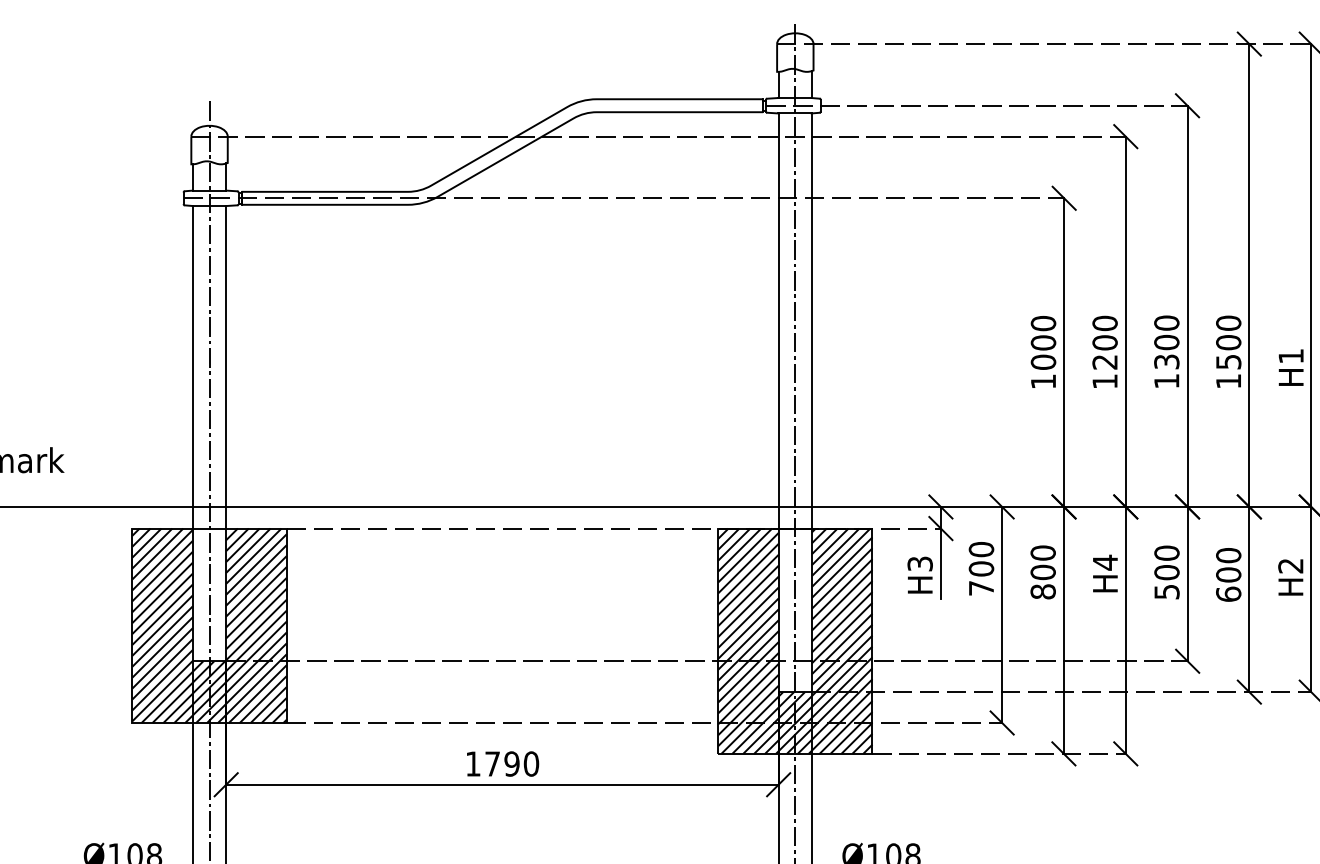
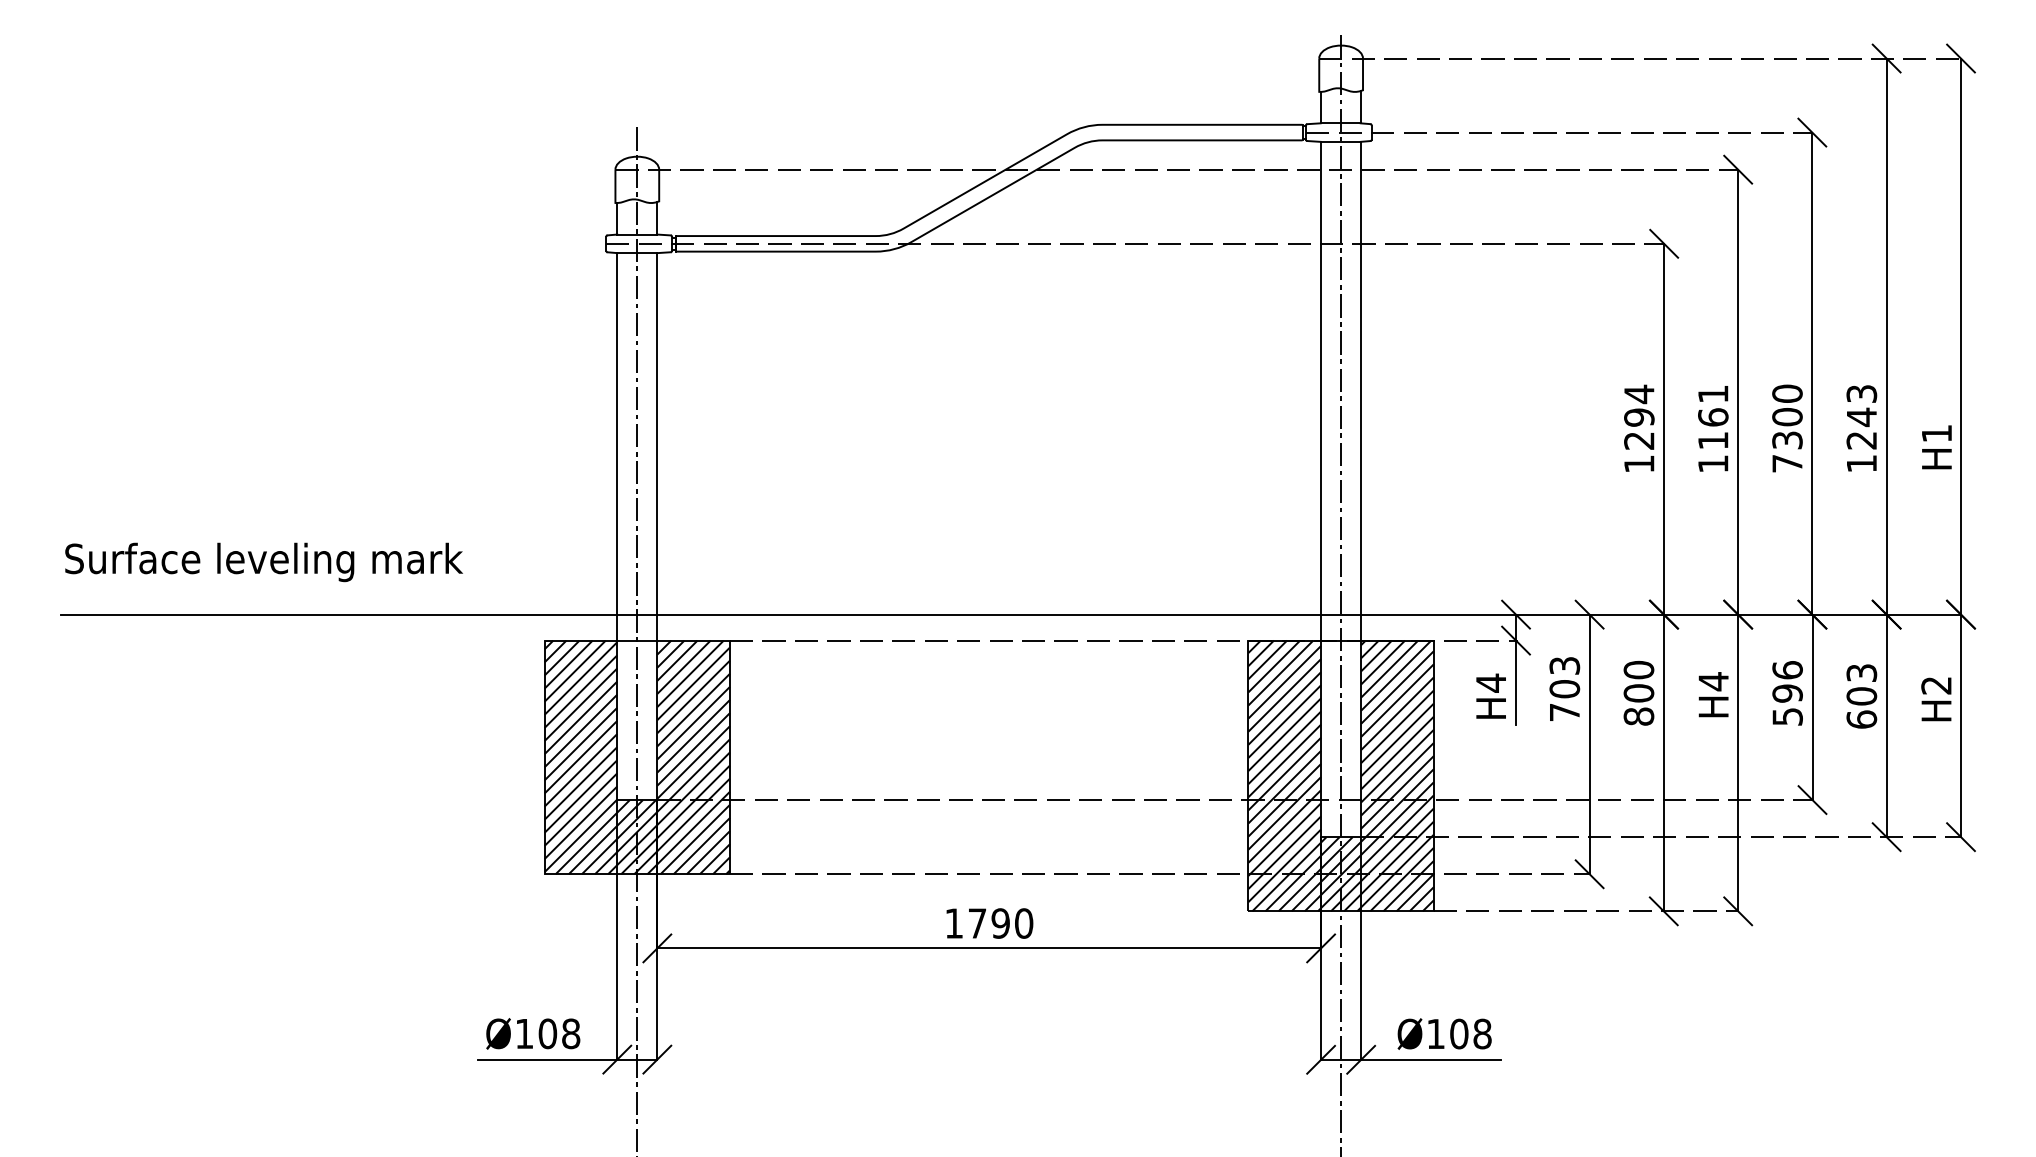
text: (1043, 342) -> (1639, 417), 1000 -> 1294
text: (1105, 342) -> (1713, 417), 1200 -> 1161
text: (1228, 342) -> (1861, 416), 1500 -> 1243
text: (1166, 381) -> (1787, 463), 1300 -> 7300
text: (981, 549) -> (1564, 665), 700 -> 703
text: (1228, 555) -> (1861, 672), 600 -> 603
text: (1166, 562) -> (1787, 681), 500 -> 596
text: (919, 563) -> (1490, 682), H3 -> H4

